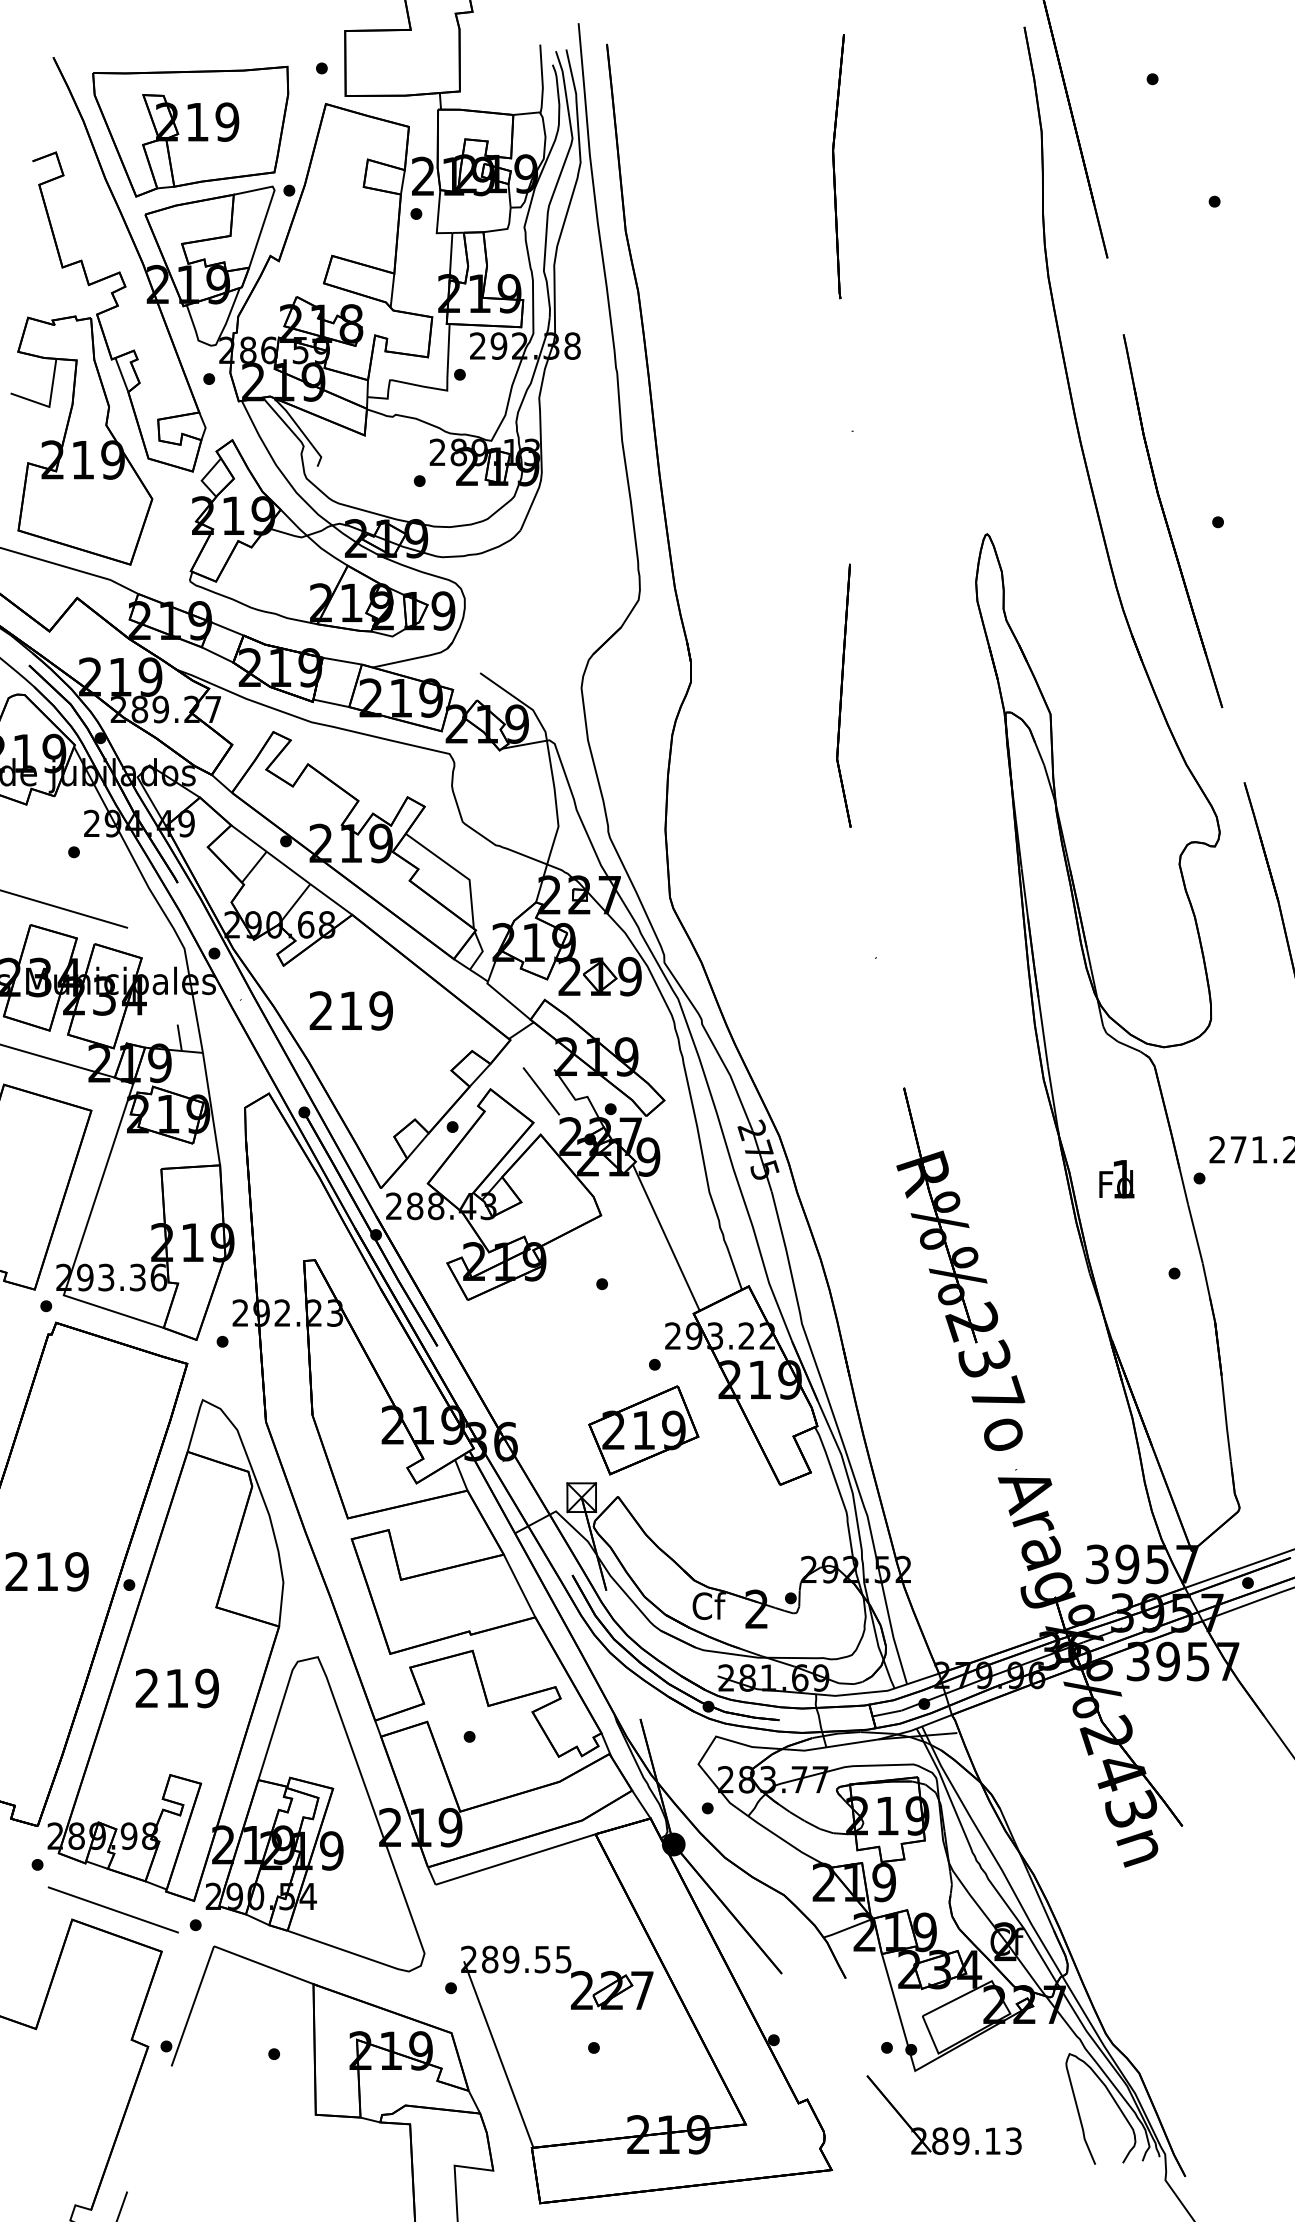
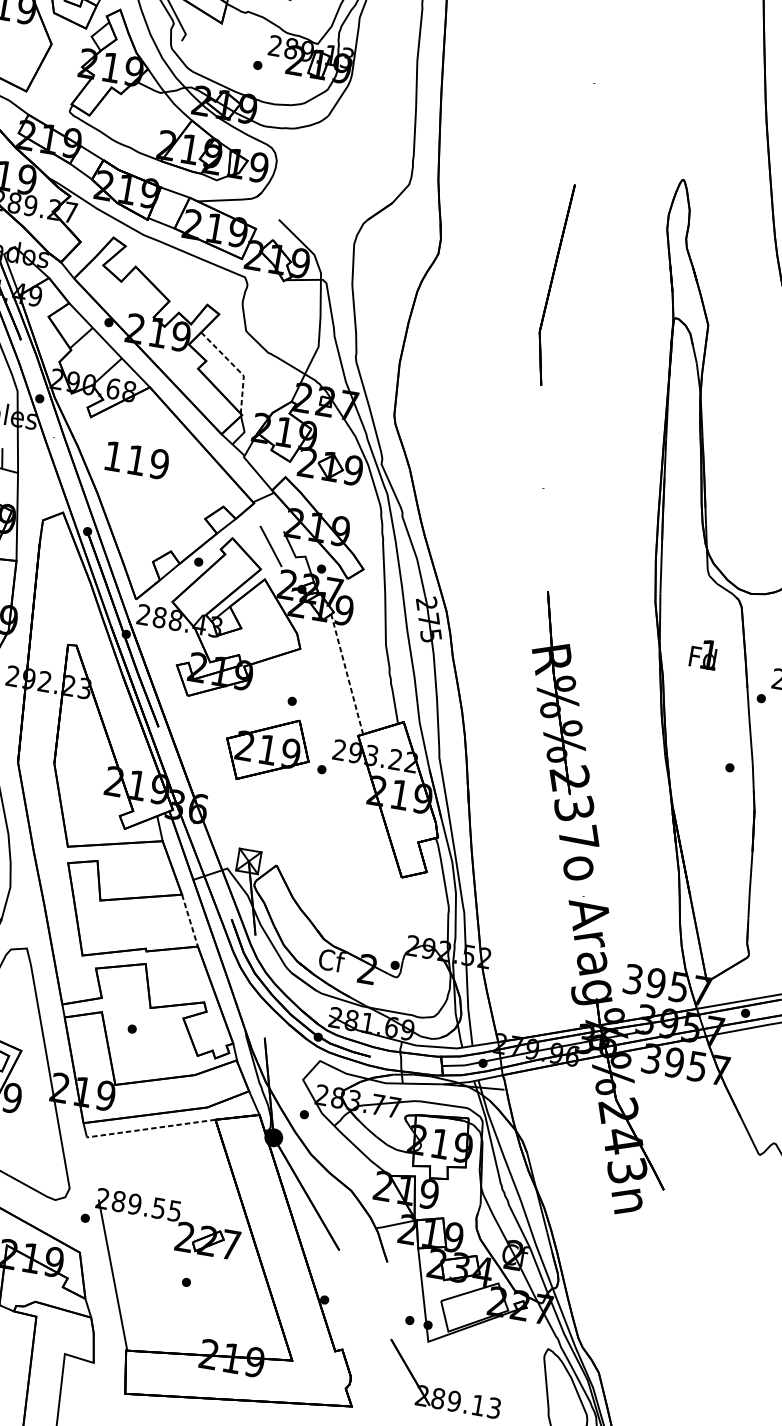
line: (458, 871) -> (236, 368), solid -> dashed
text: (320, 1010) -> (113, 456), 219 -> 119
text: (1116, 1179) -> (703, 654), moved
line: (666, 1237) -> (347, 674), solid -> dashed
part: (643, 1430) -> (267, 749), moved
line: (519, 1586) -> (189, 921), solid -> dashed
line: (515, 1859) -> (151, 1128), solid -> dashed

